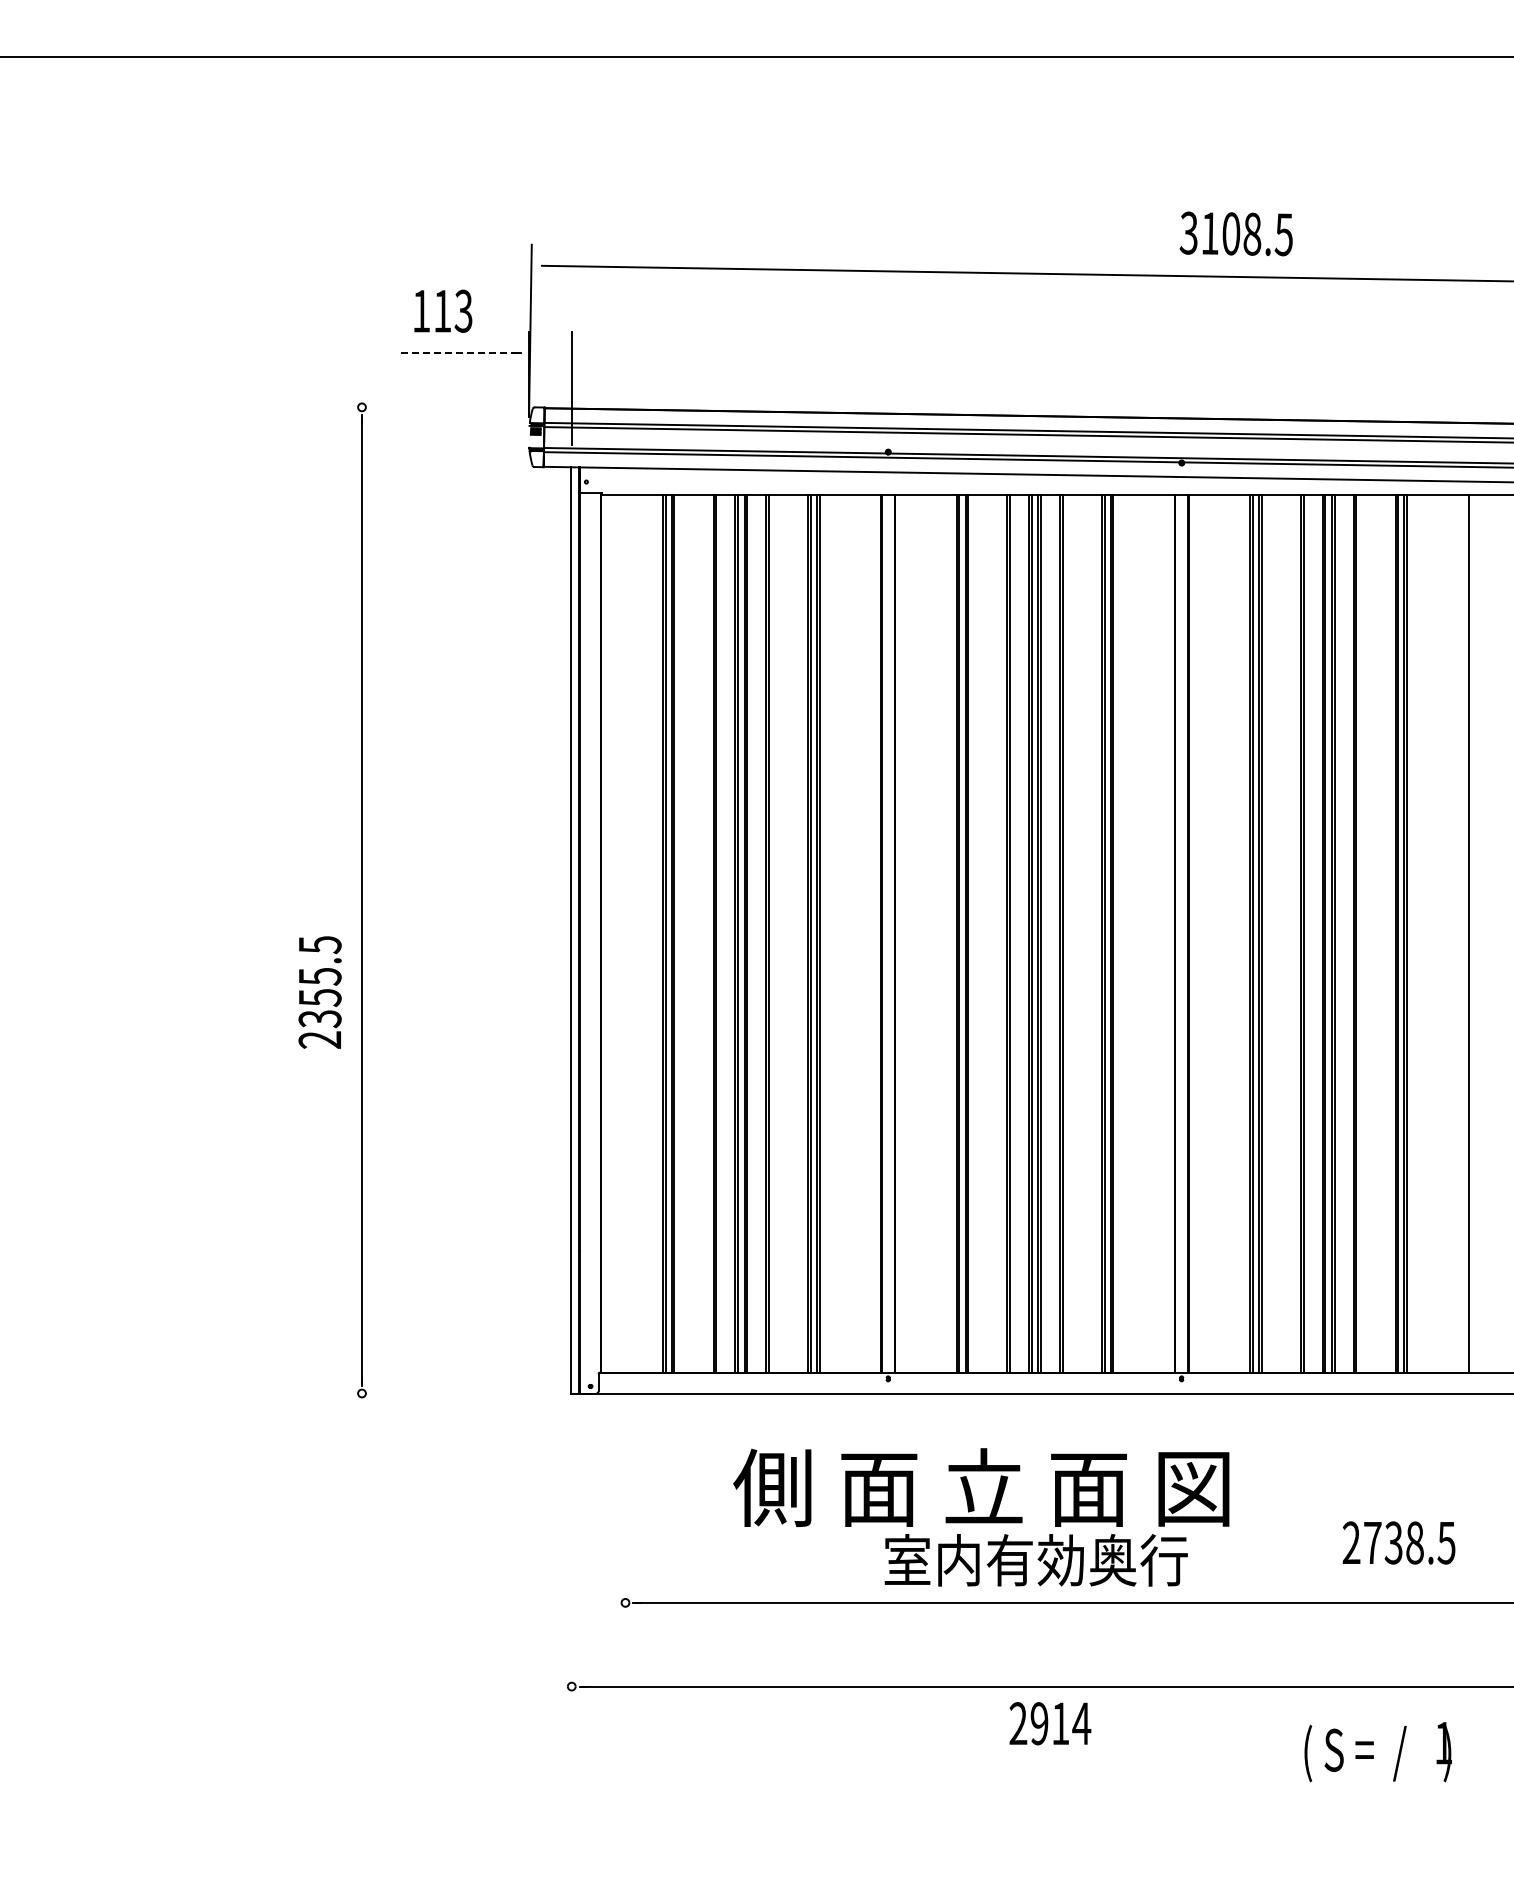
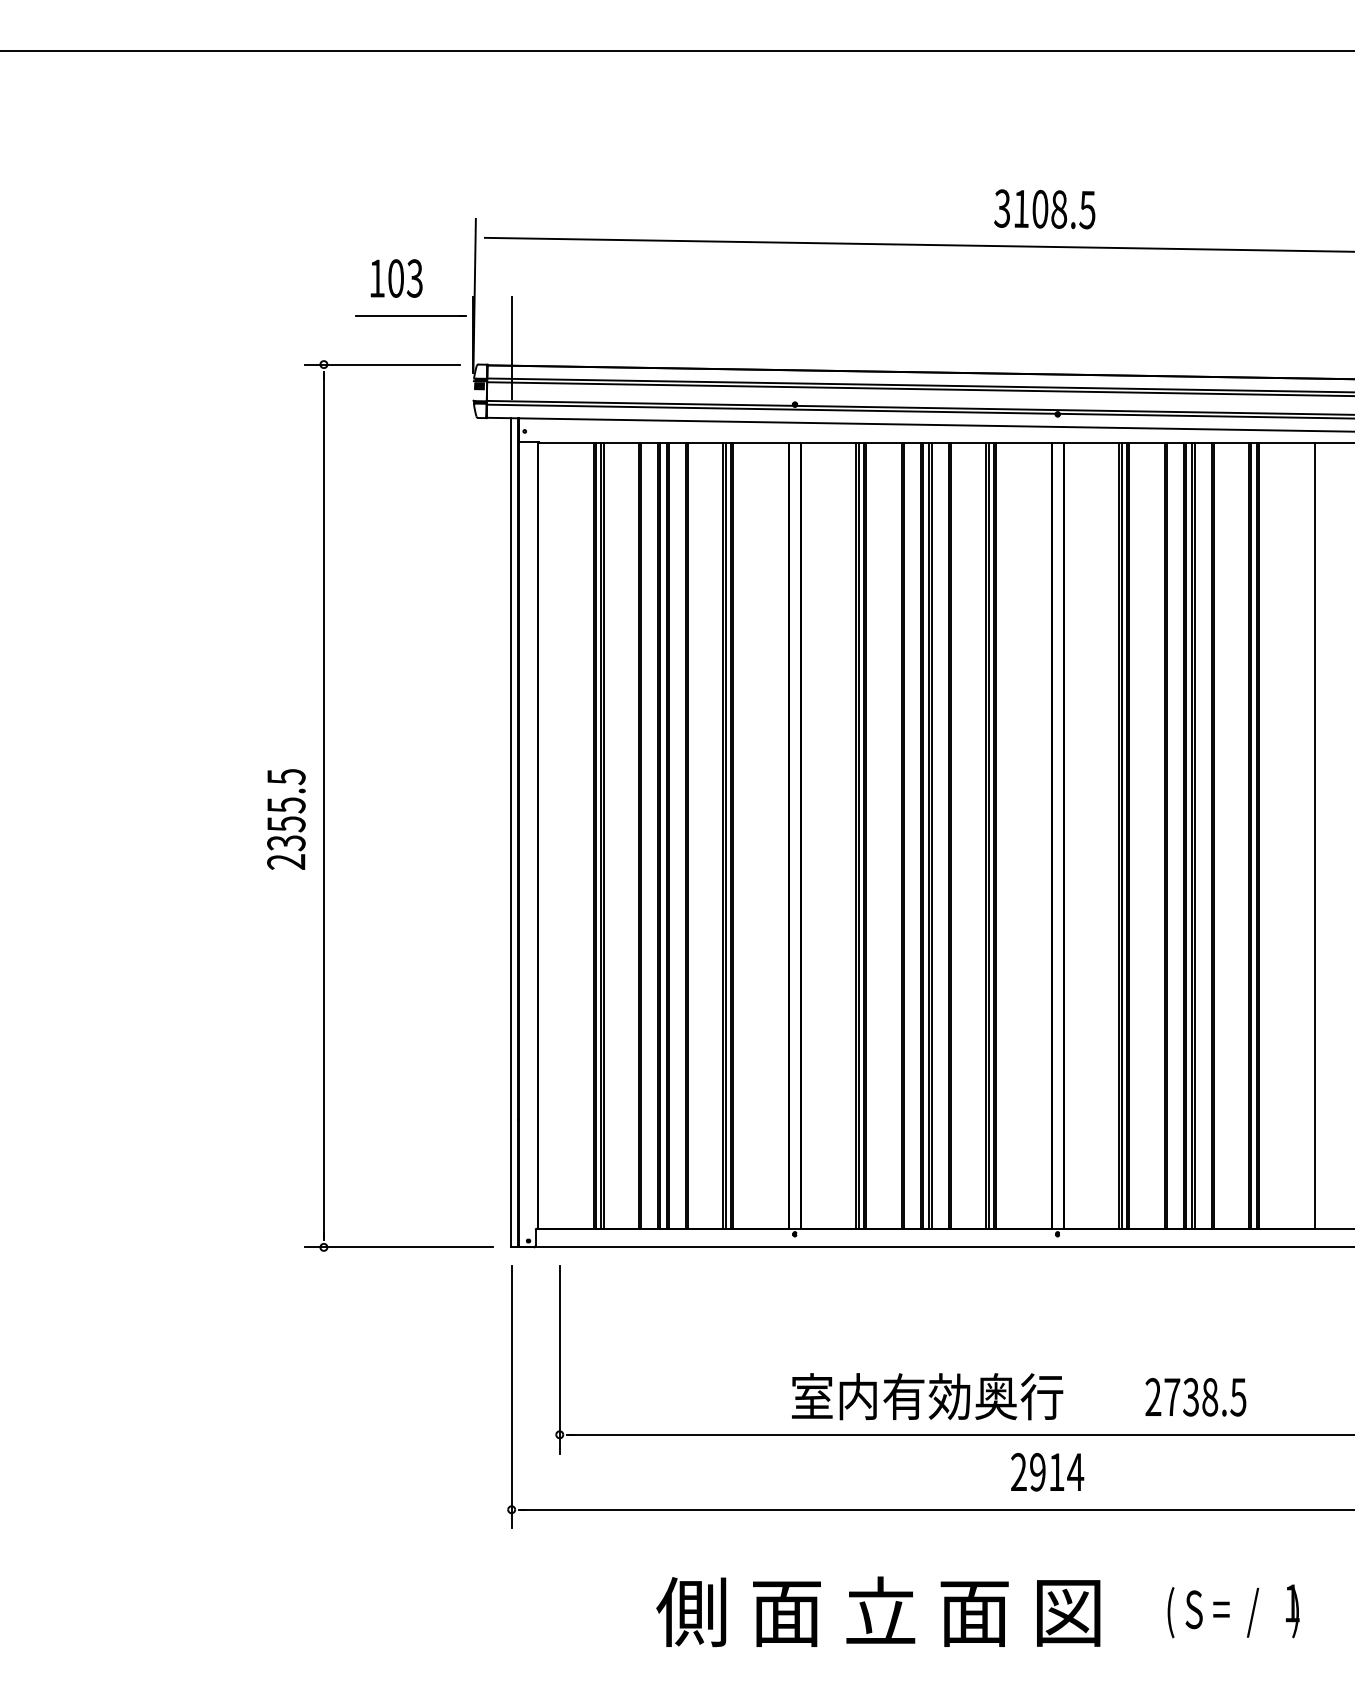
text: (1235, 233) -> (1044, 208), moved
text: (442, 310) -> (395, 277), 113 -> 103
line: (457, 353) -> (409, 316), dashed -> solid
line: (427, 407) -> (382, 364), added
text: (319, 992) -> (285, 819), moved
line: (445, 1393) -> (398, 1247), added
text: (981, 1487) -> (878, 1611), moved
line: (625, 1518) -> (559, 1359), added
text: (1398, 1542) -> (1195, 1396), moved
line: (571, 1560) -> (511, 1396), added
text: (1050, 1723) -> (1047, 1472), moved
text: (1377, 1752) -> (1232, 1611), moved

